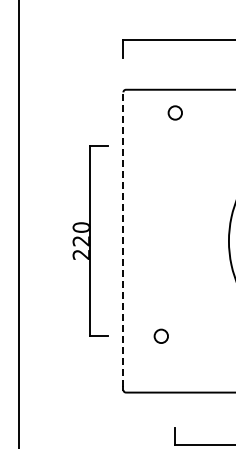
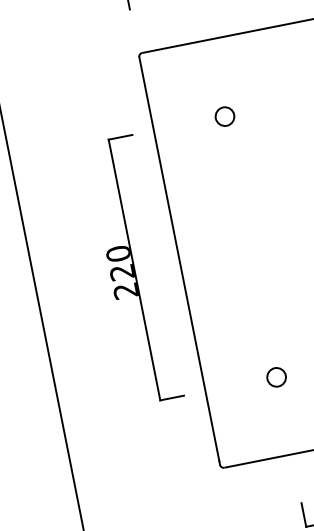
circle: (174, 112) -> (223, 116), moved
line: (123, 239) -> (179, 258), dashed -> solid
circle: (160, 335) -> (275, 376), moved

